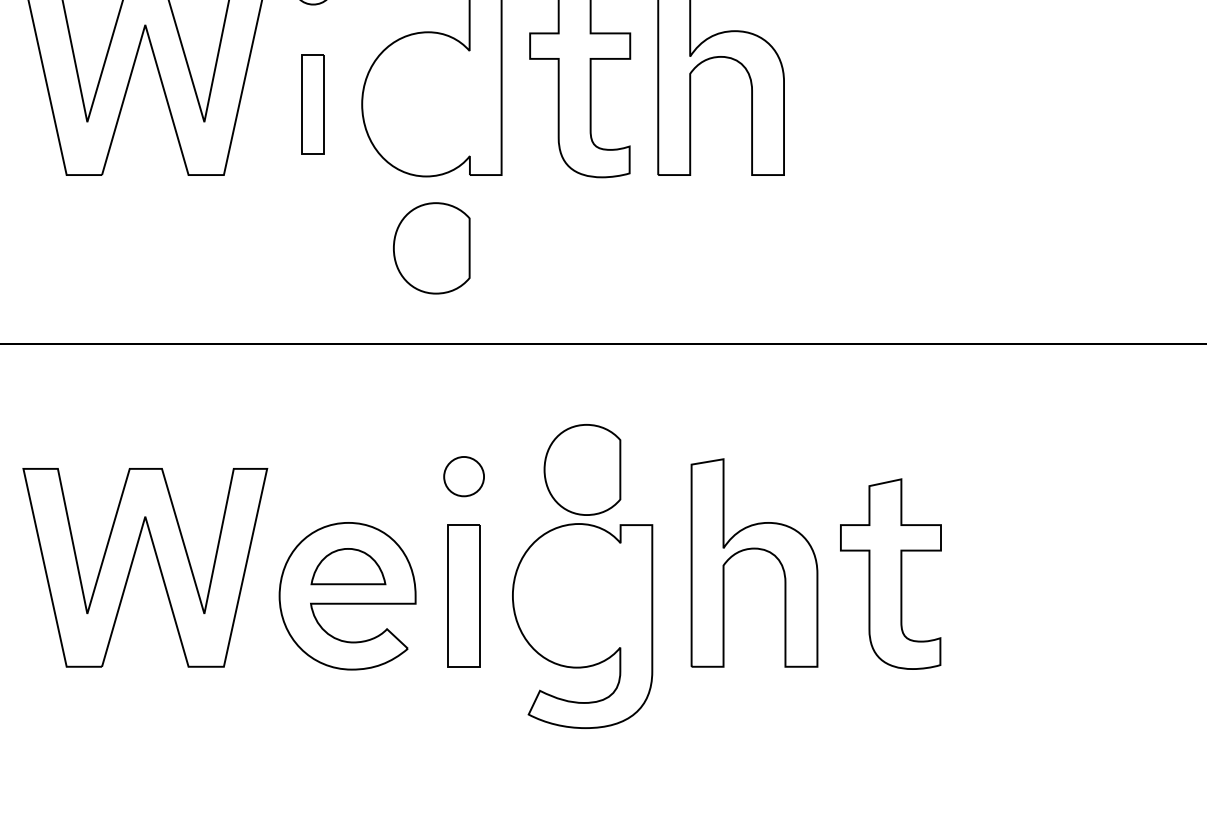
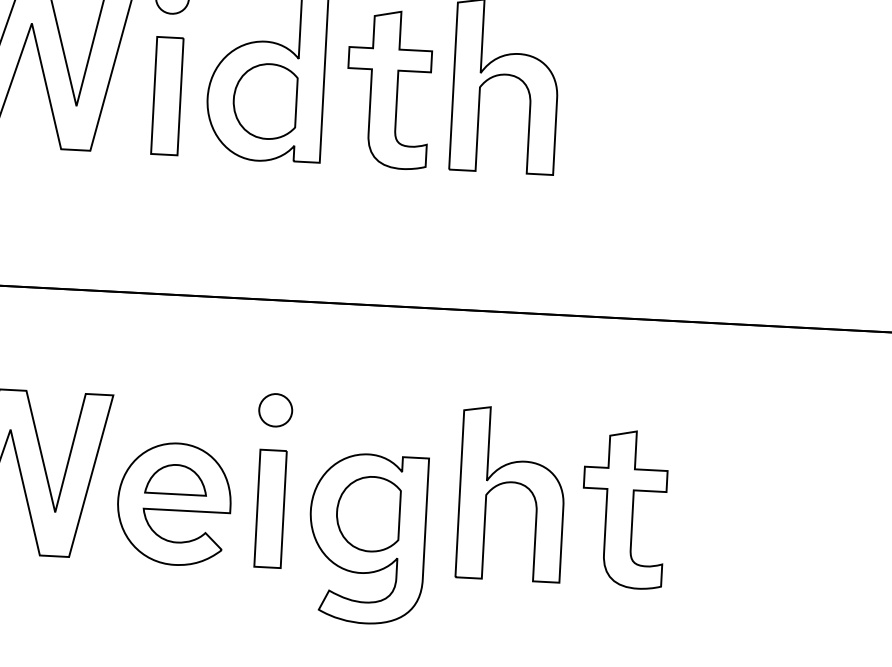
part: (312, 103) -> (166, 95), size x1.43
part: (431, 248) -> (264, 101), moved
part: (582, 469) -> (368, 513), moved

